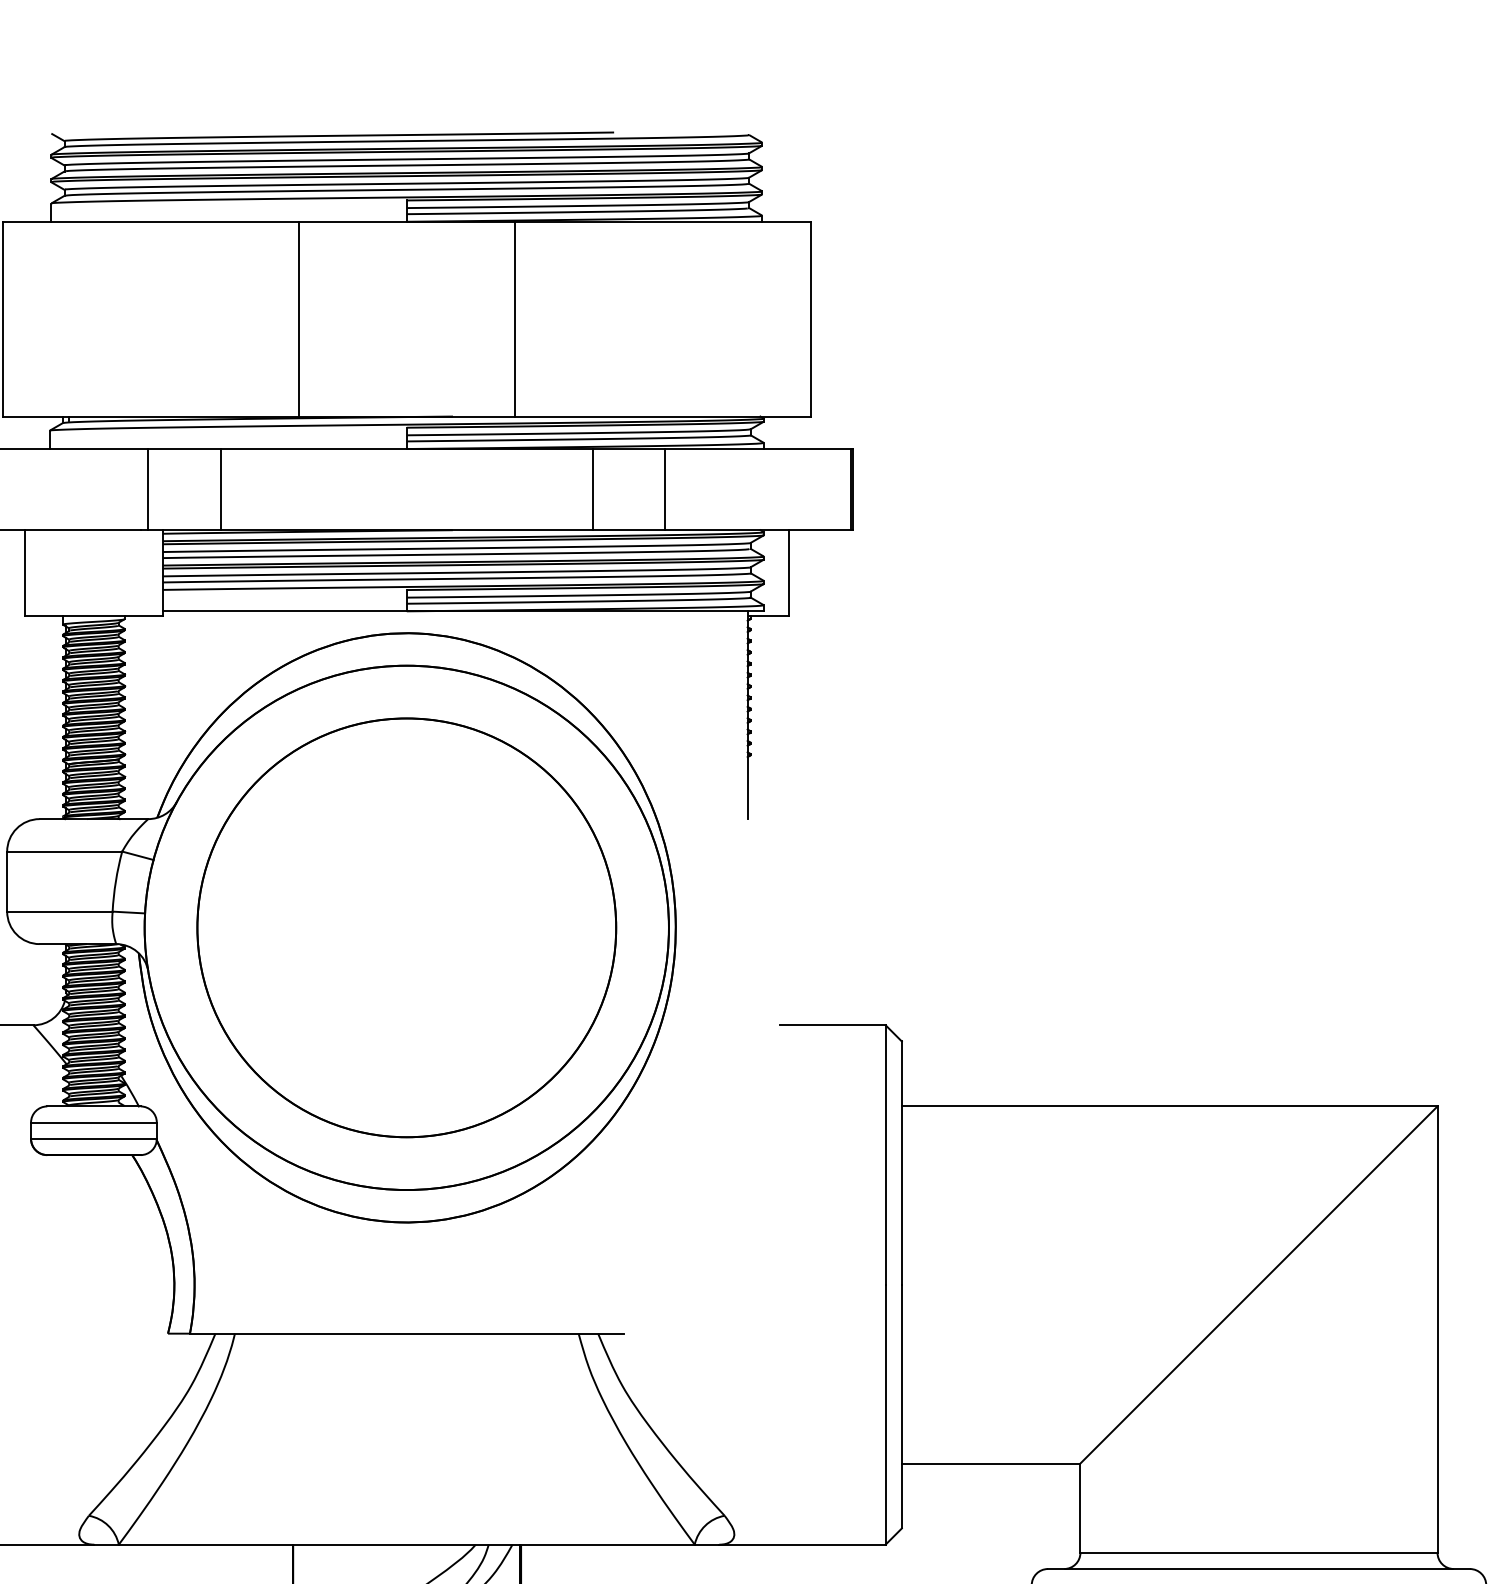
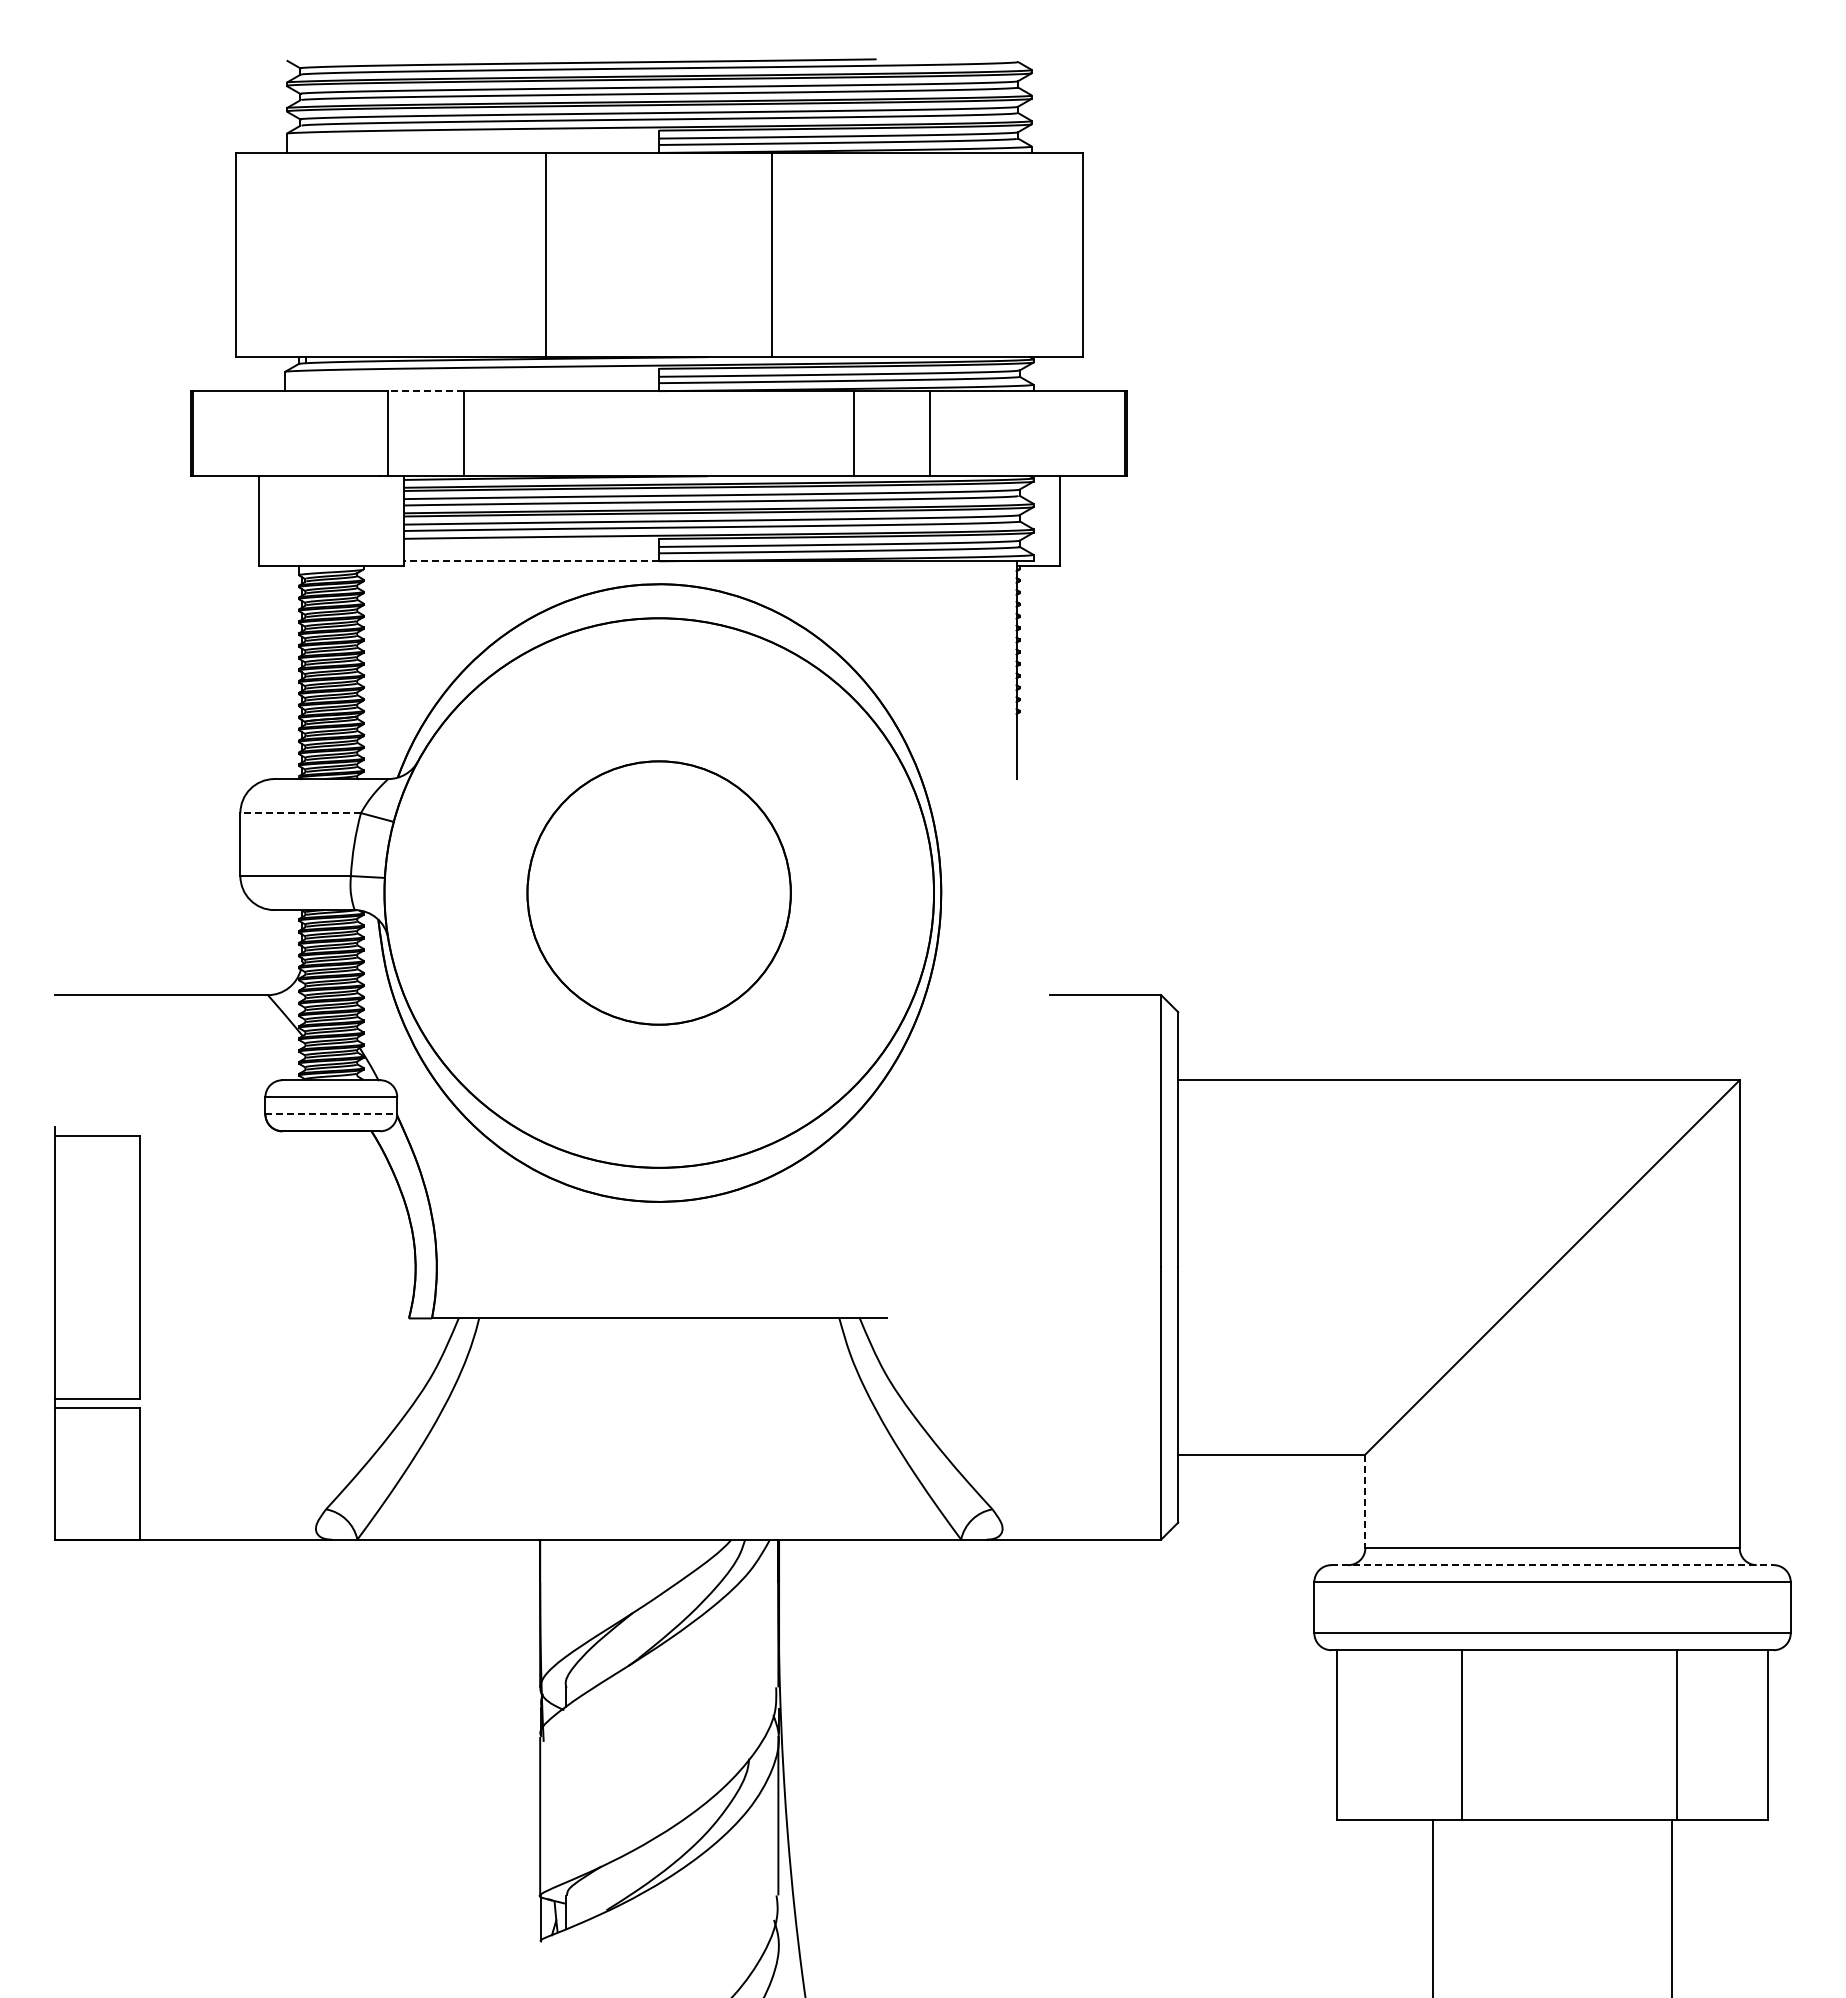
line: (184, 449) -> (426, 391), solid -> dashed
line: (284, 611) -> (531, 561), solid -> dashed
line: (64, 851) -> (300, 813), solid -> dashed
part: (406, 927) -> (658, 892), size x0.6
line: (94, 1139) -> (331, 1114), solid -> dashed
line: (1080, 1508) -> (1365, 1501), solid -> dashed
line: (1259, 1569) -> (1553, 1565), solid -> dashed

